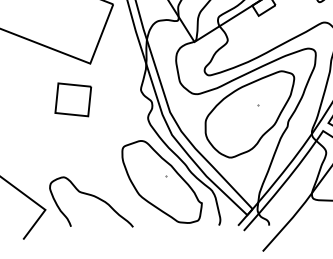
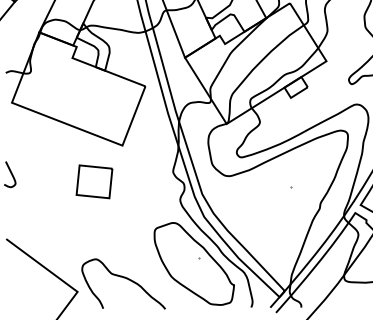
part: (73, 99) -> (94, 181), moved
part: (249, 114) -> (281, 196), removed

